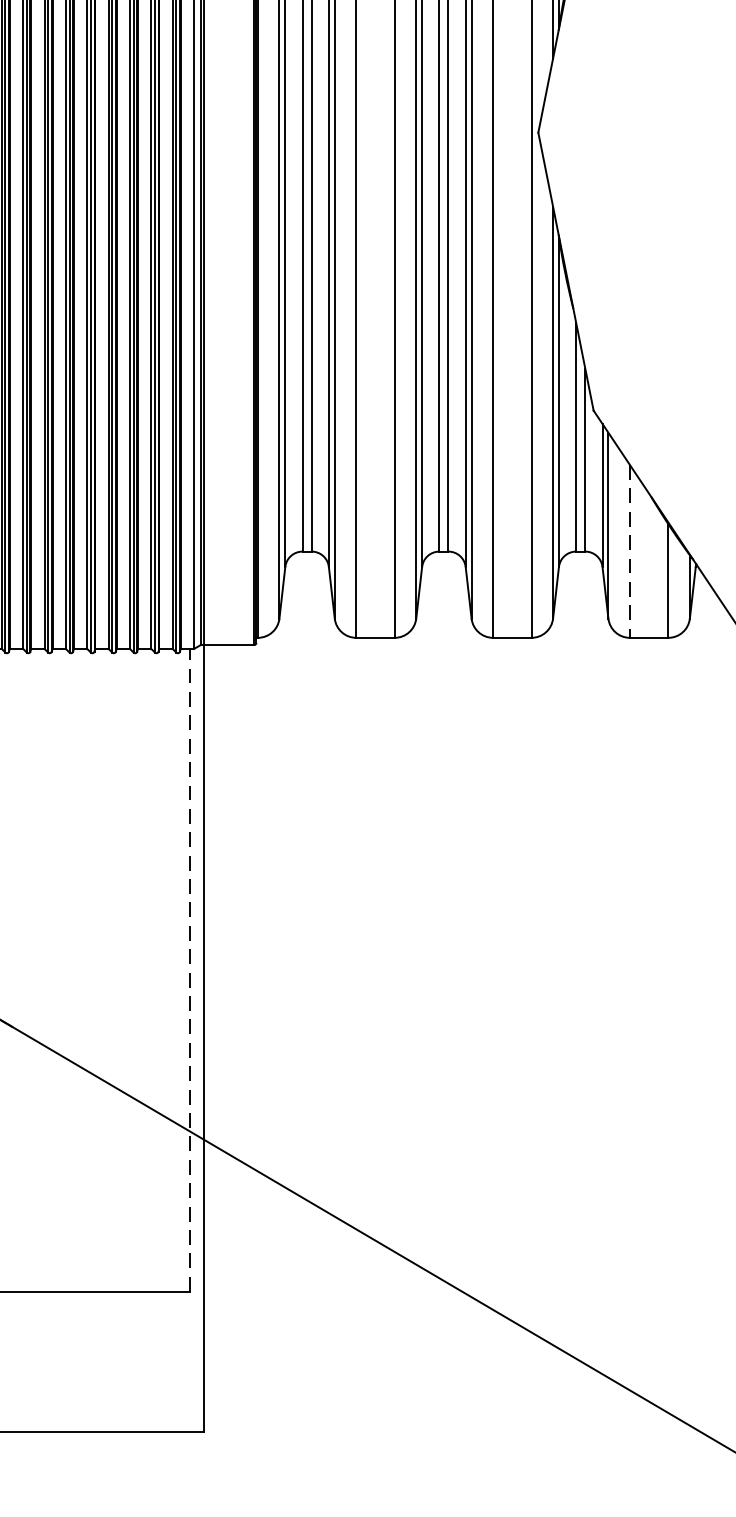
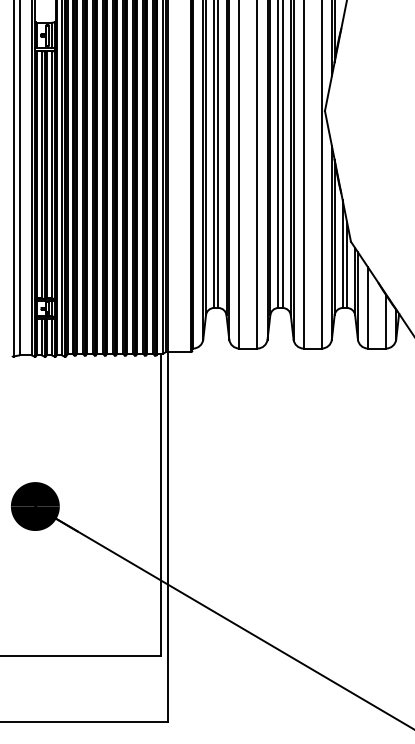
line: (630, 550) -> (368, 307), dashed -> solid
line: (190, 969) -> (161, 504), dashed -> solid

